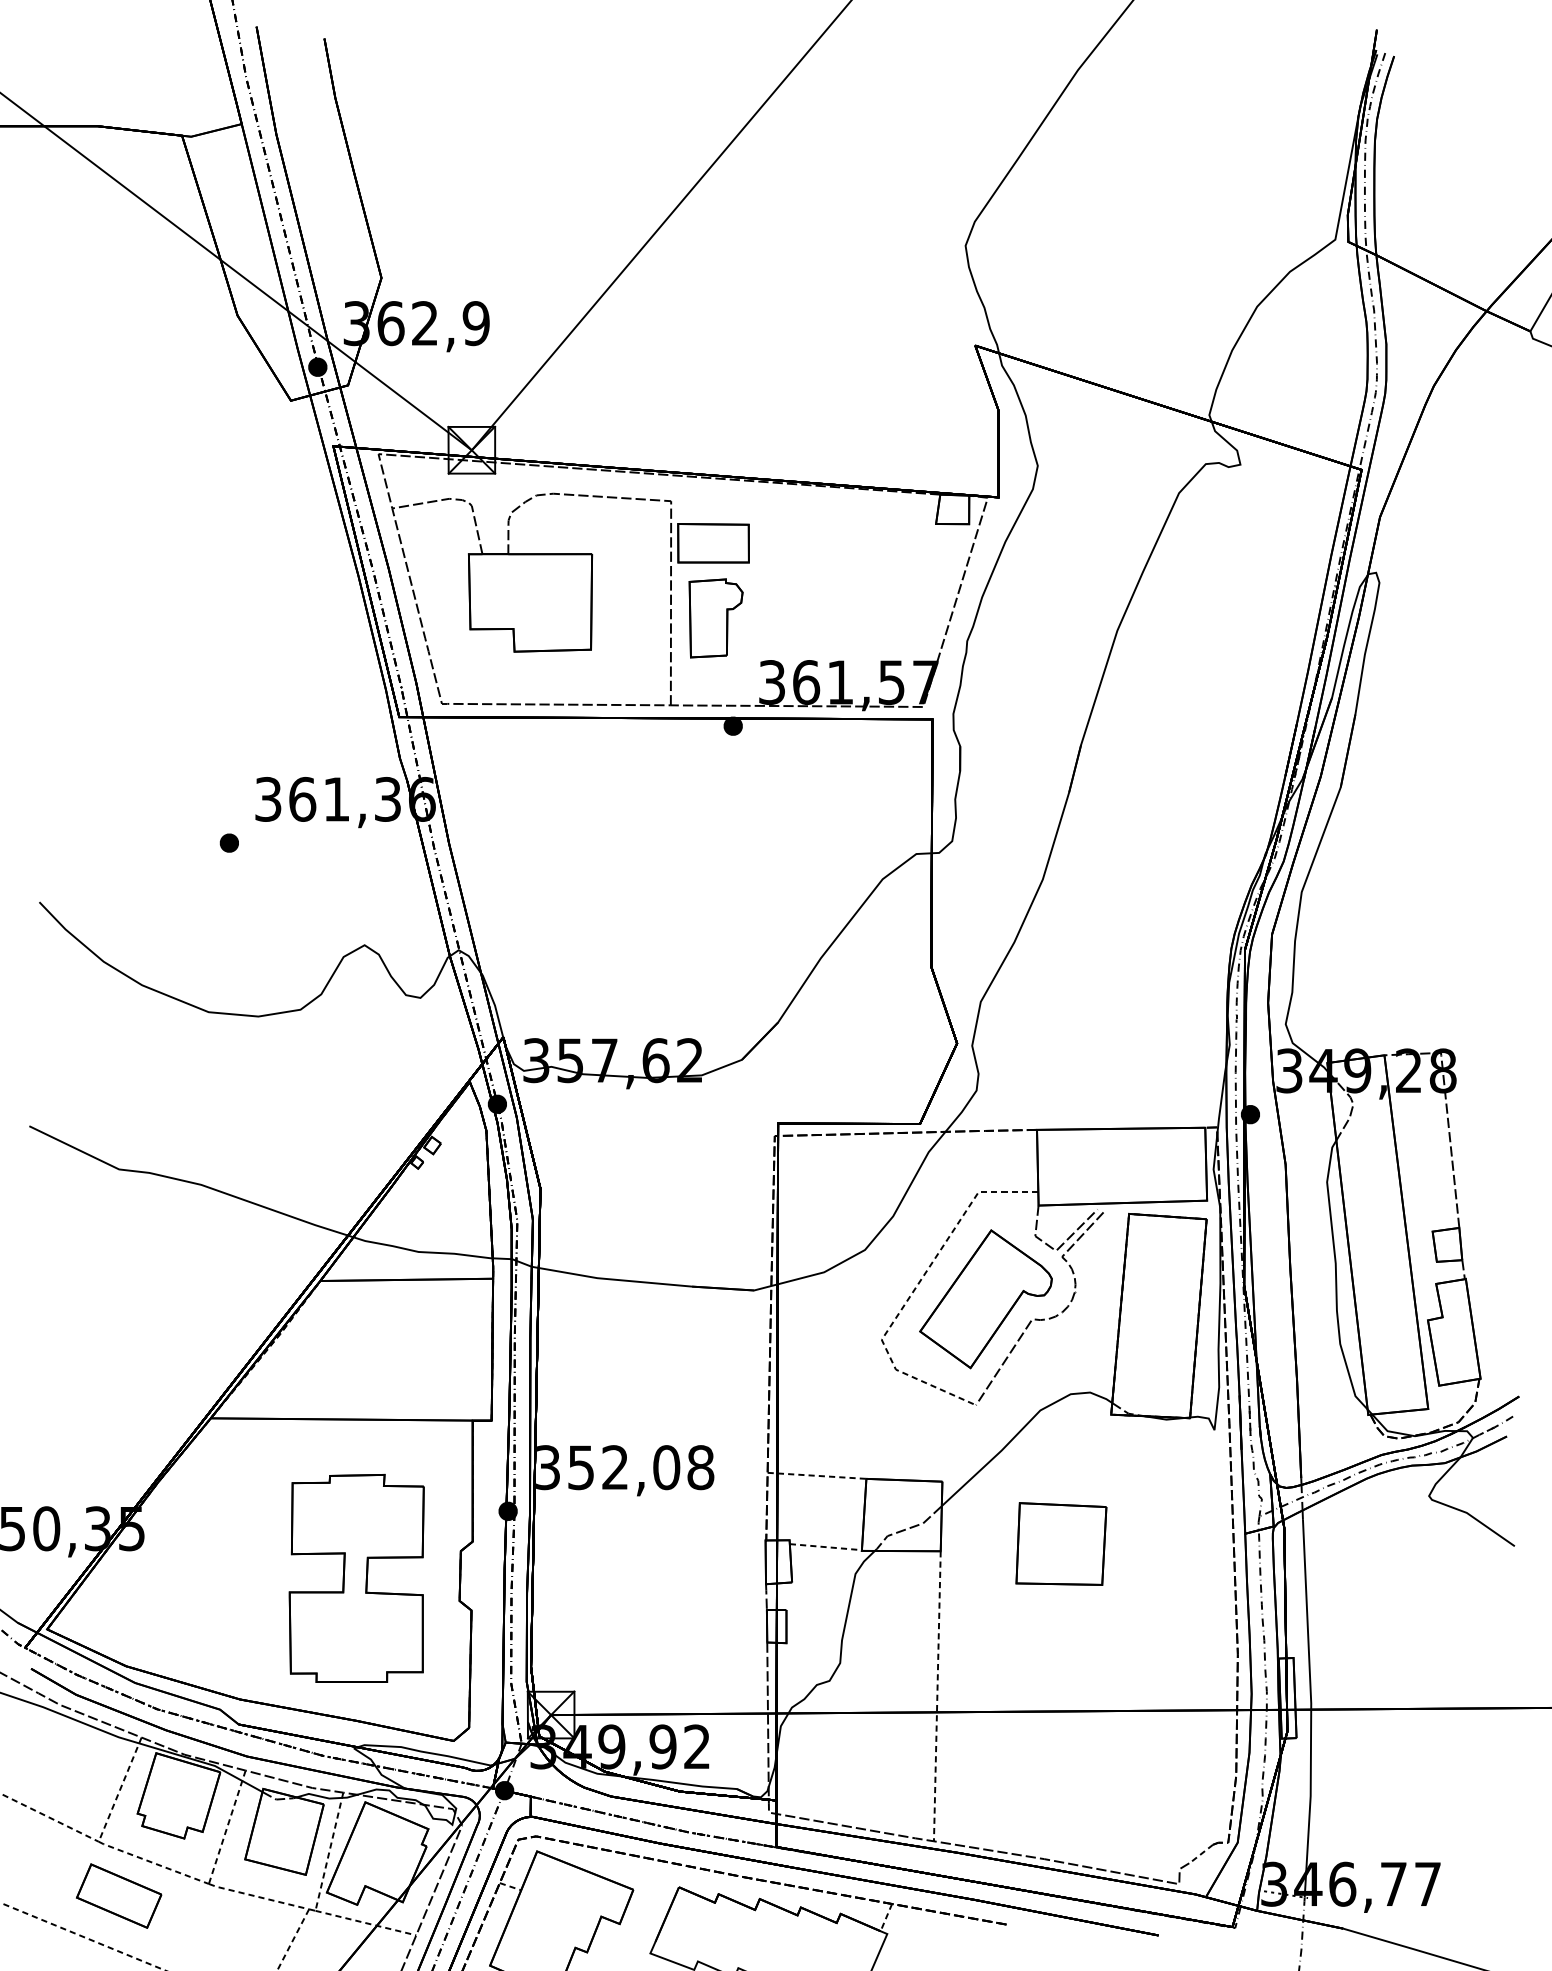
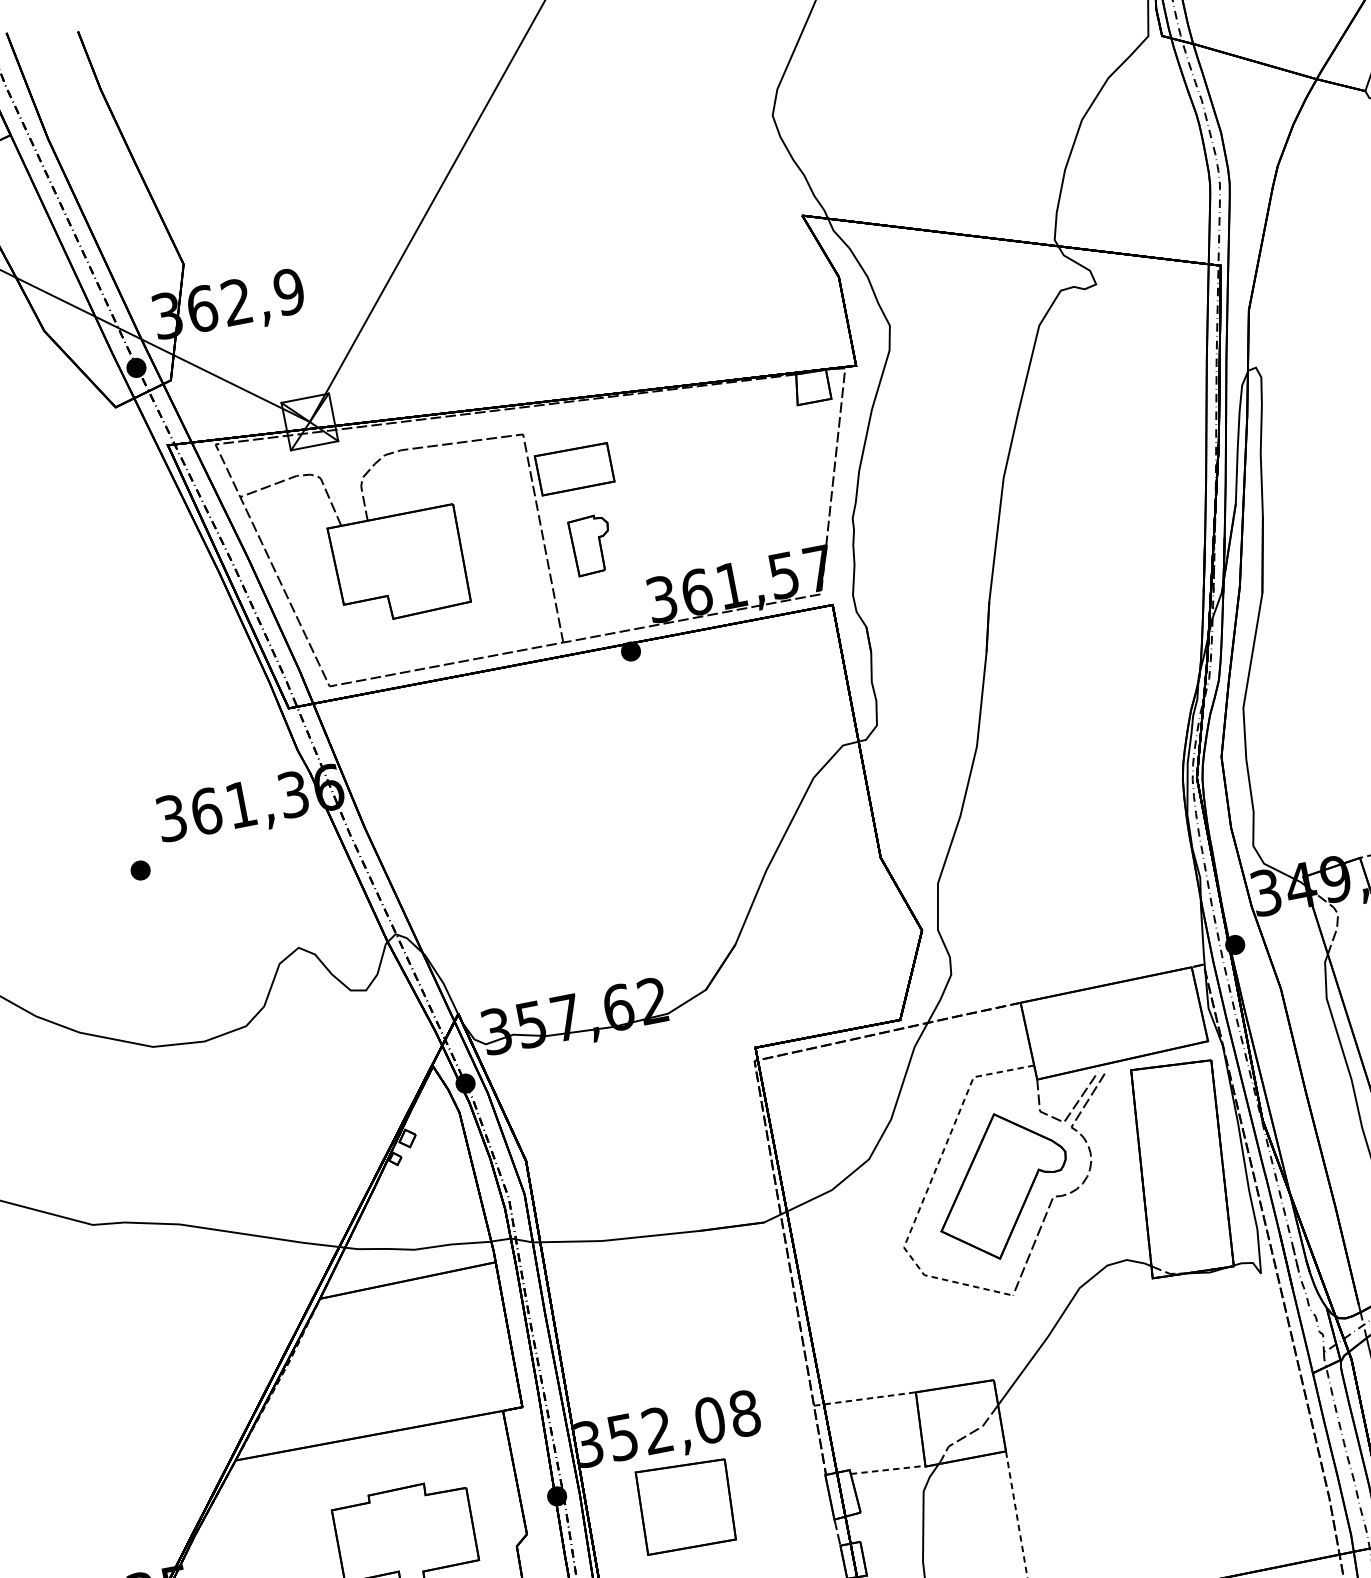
part: (715, 618) -> (591, 545), size x0.7
part: (1061, 1543) -> (686, 1505), moved

